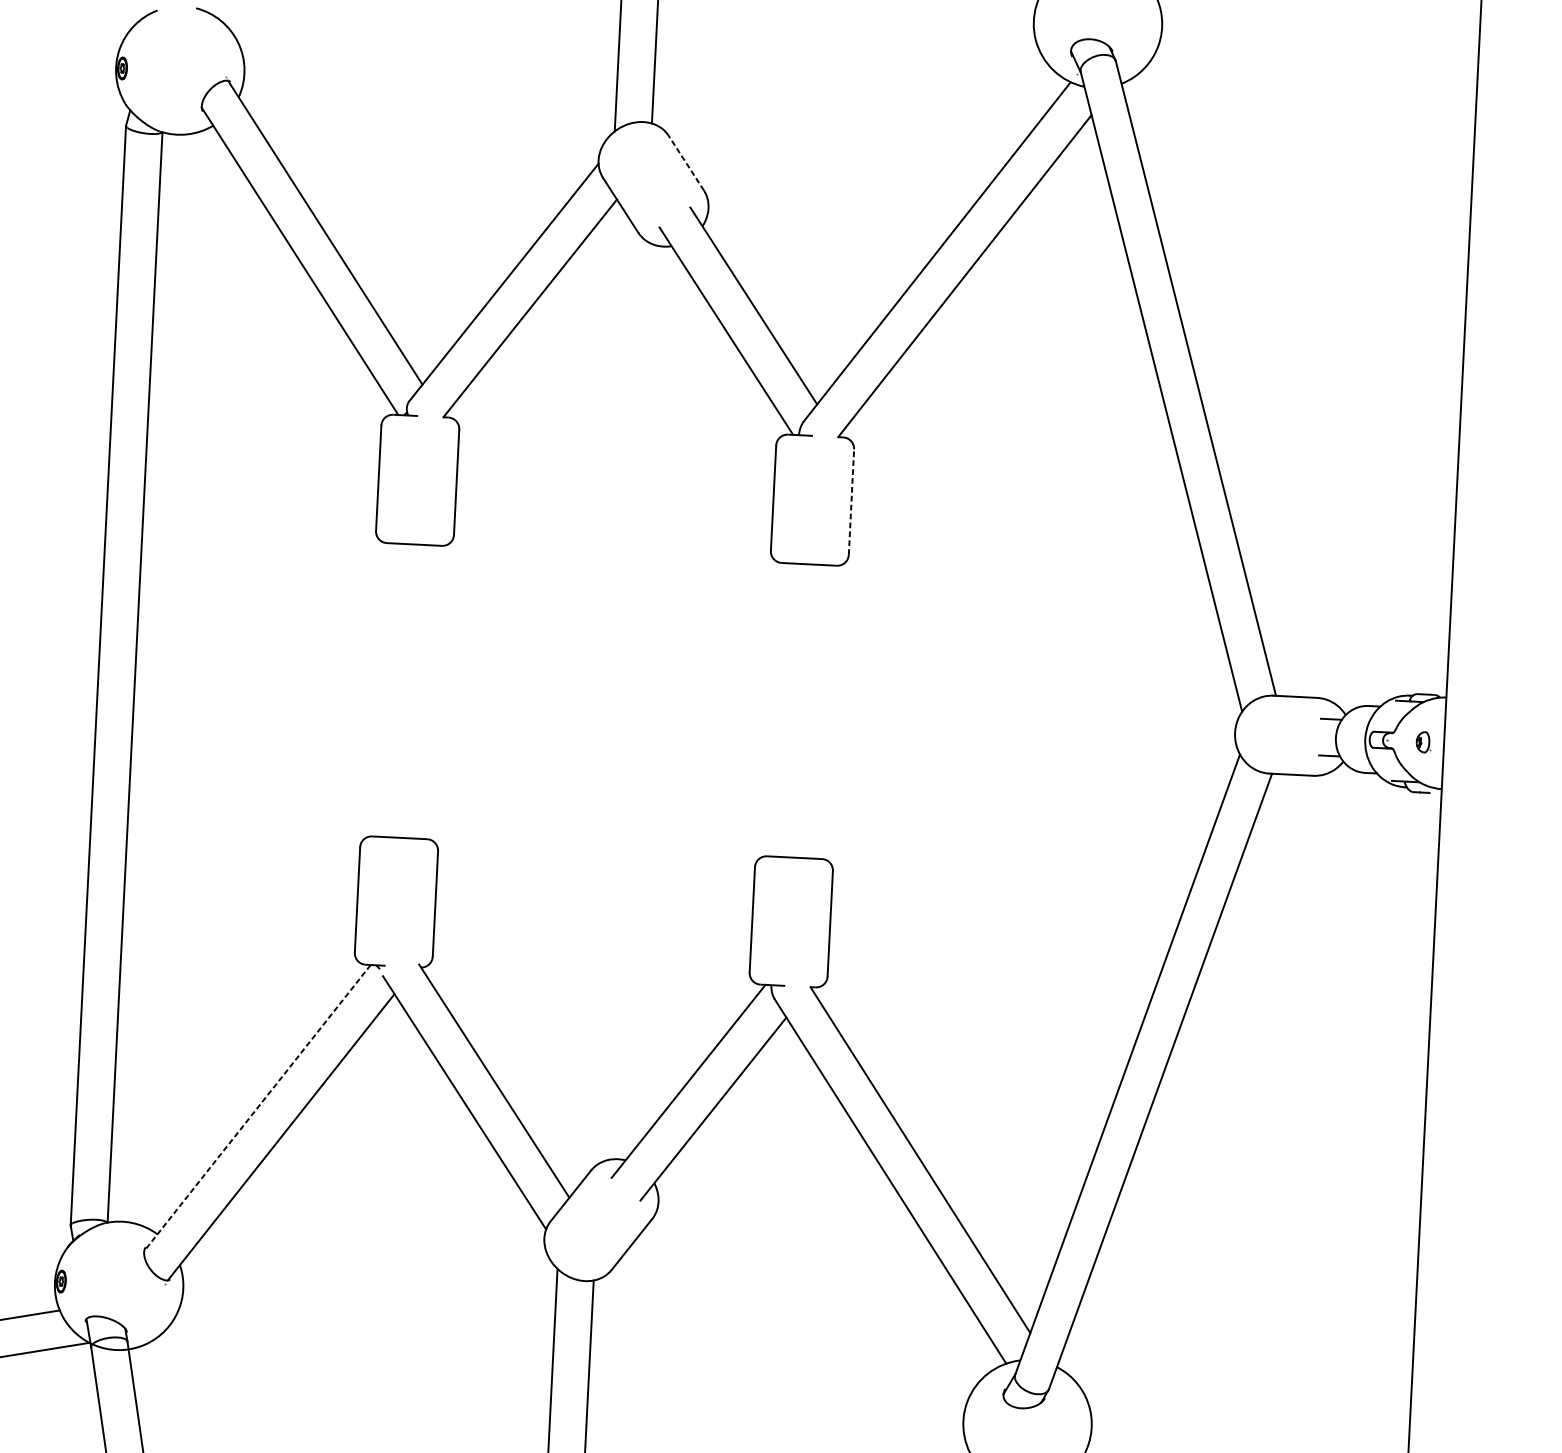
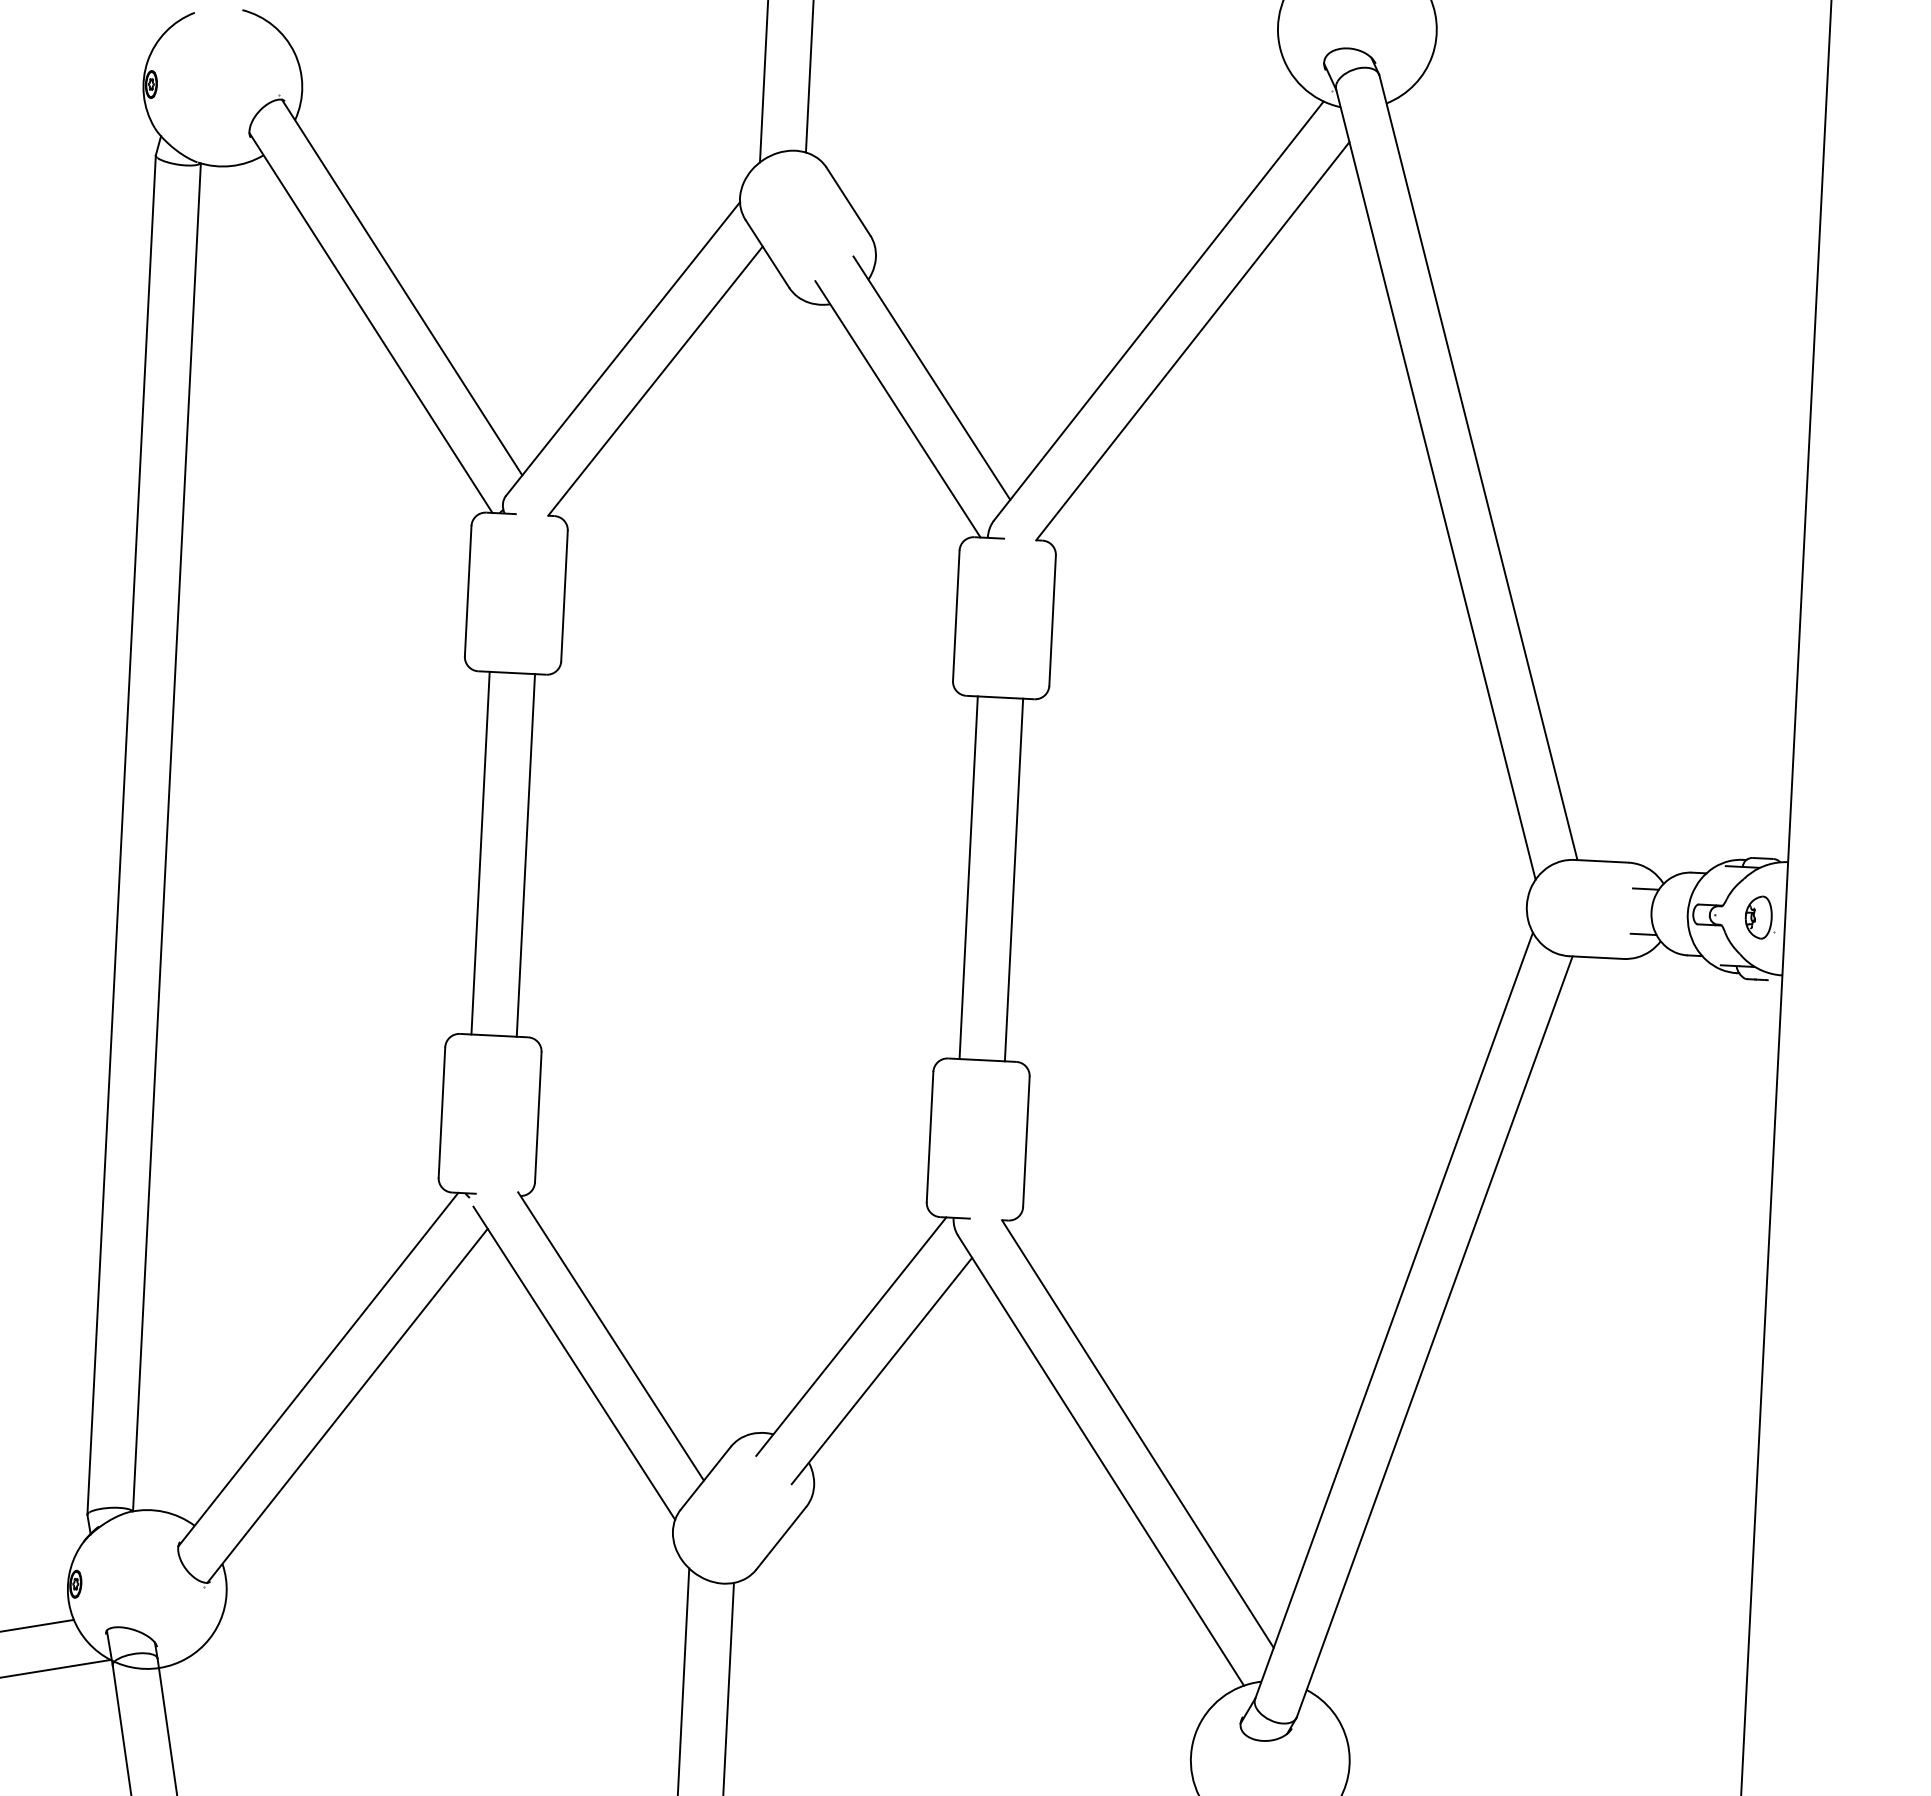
line: (686, 163) -> (848, 201), dashed -> solid
line: (851, 502) -> (1052, 620), dashed -> solid
line: (388, 689) -> (480, 852), added
line: (425, 692) -> (525, 855), added
line: (783, 709) -> (968, 877), added
line: (819, 711) -> (1013, 879), added
part: (1423, 742) -> (1759, 917), size x1.67
line: (257, 1108) -> (318, 1370), dashed -> solid

